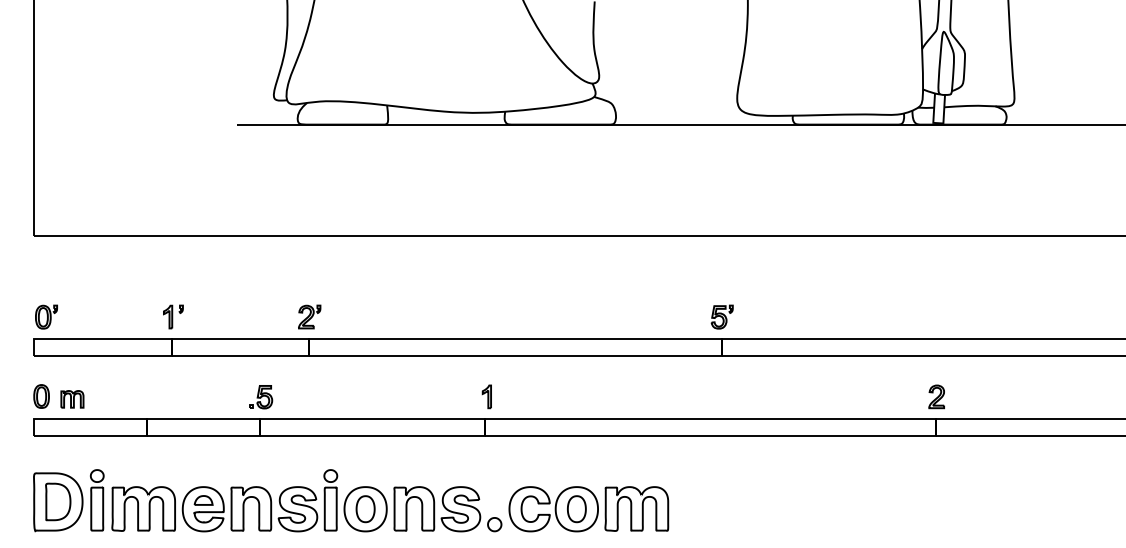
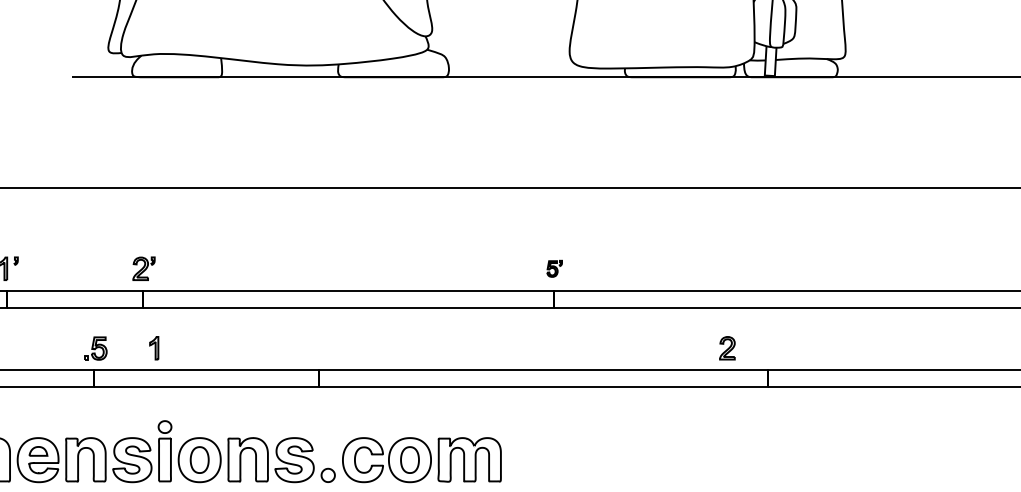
part: (721, 316) -> (553, 268), size x0.7
part: (486, 396) -> (153, 347), moved
part: (936, 396) -> (727, 347), moved

